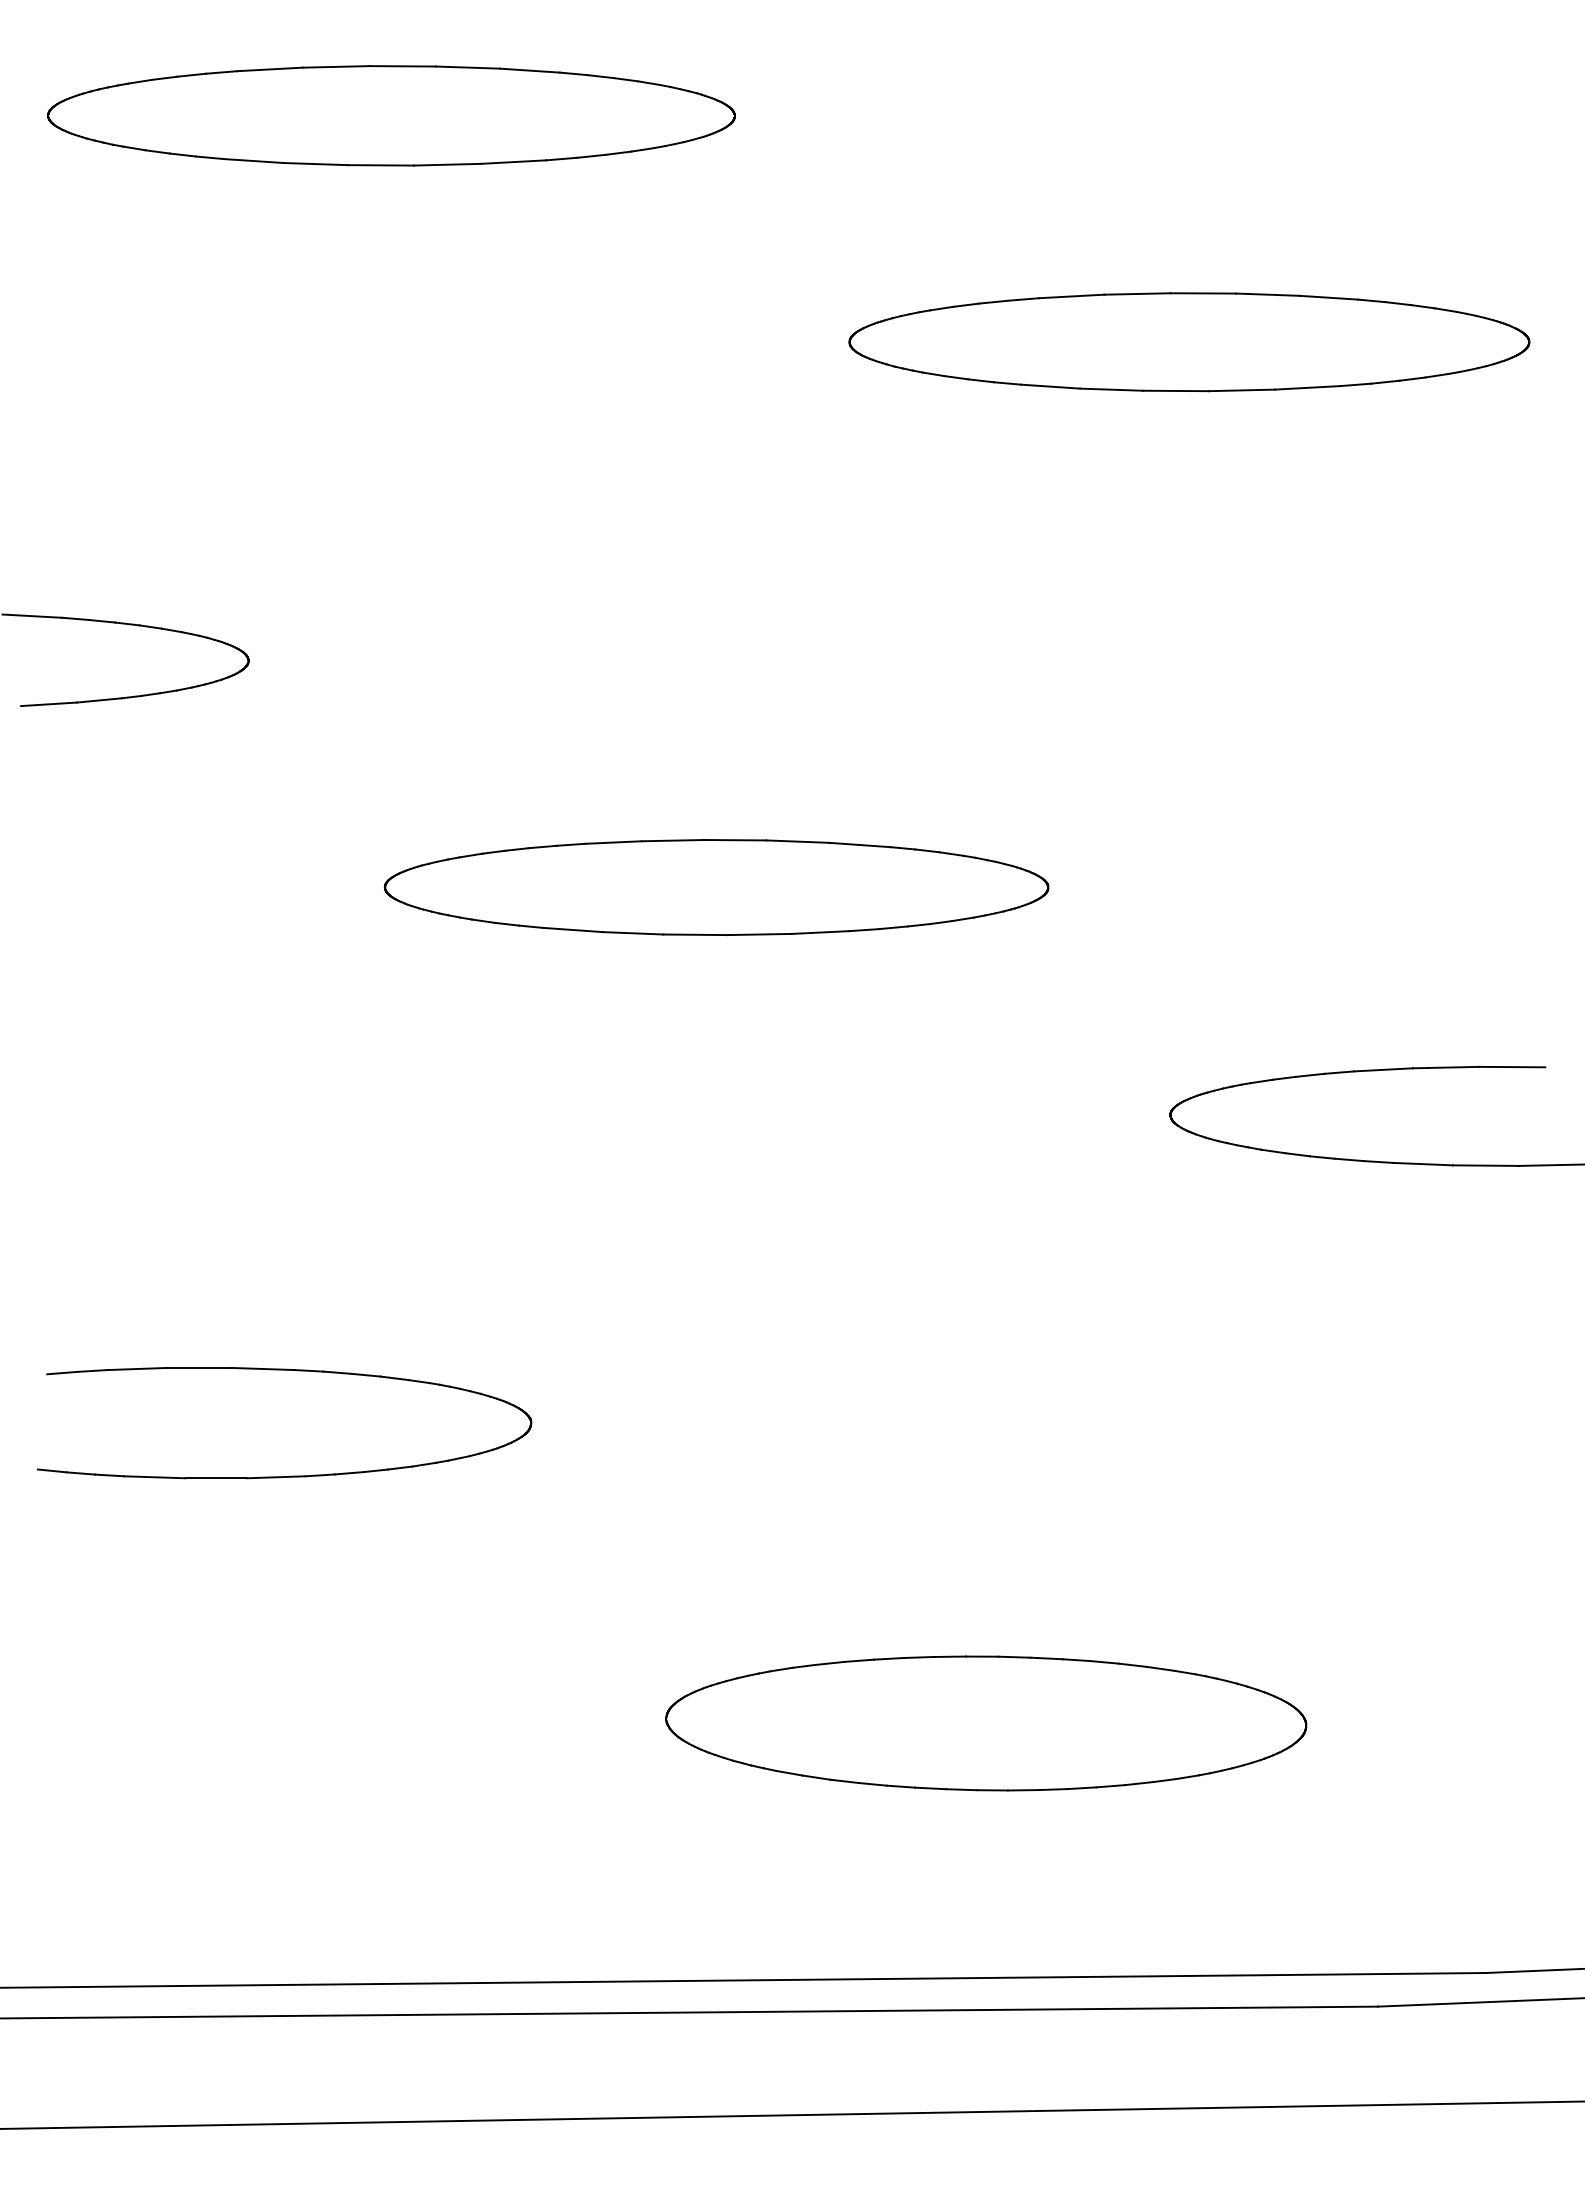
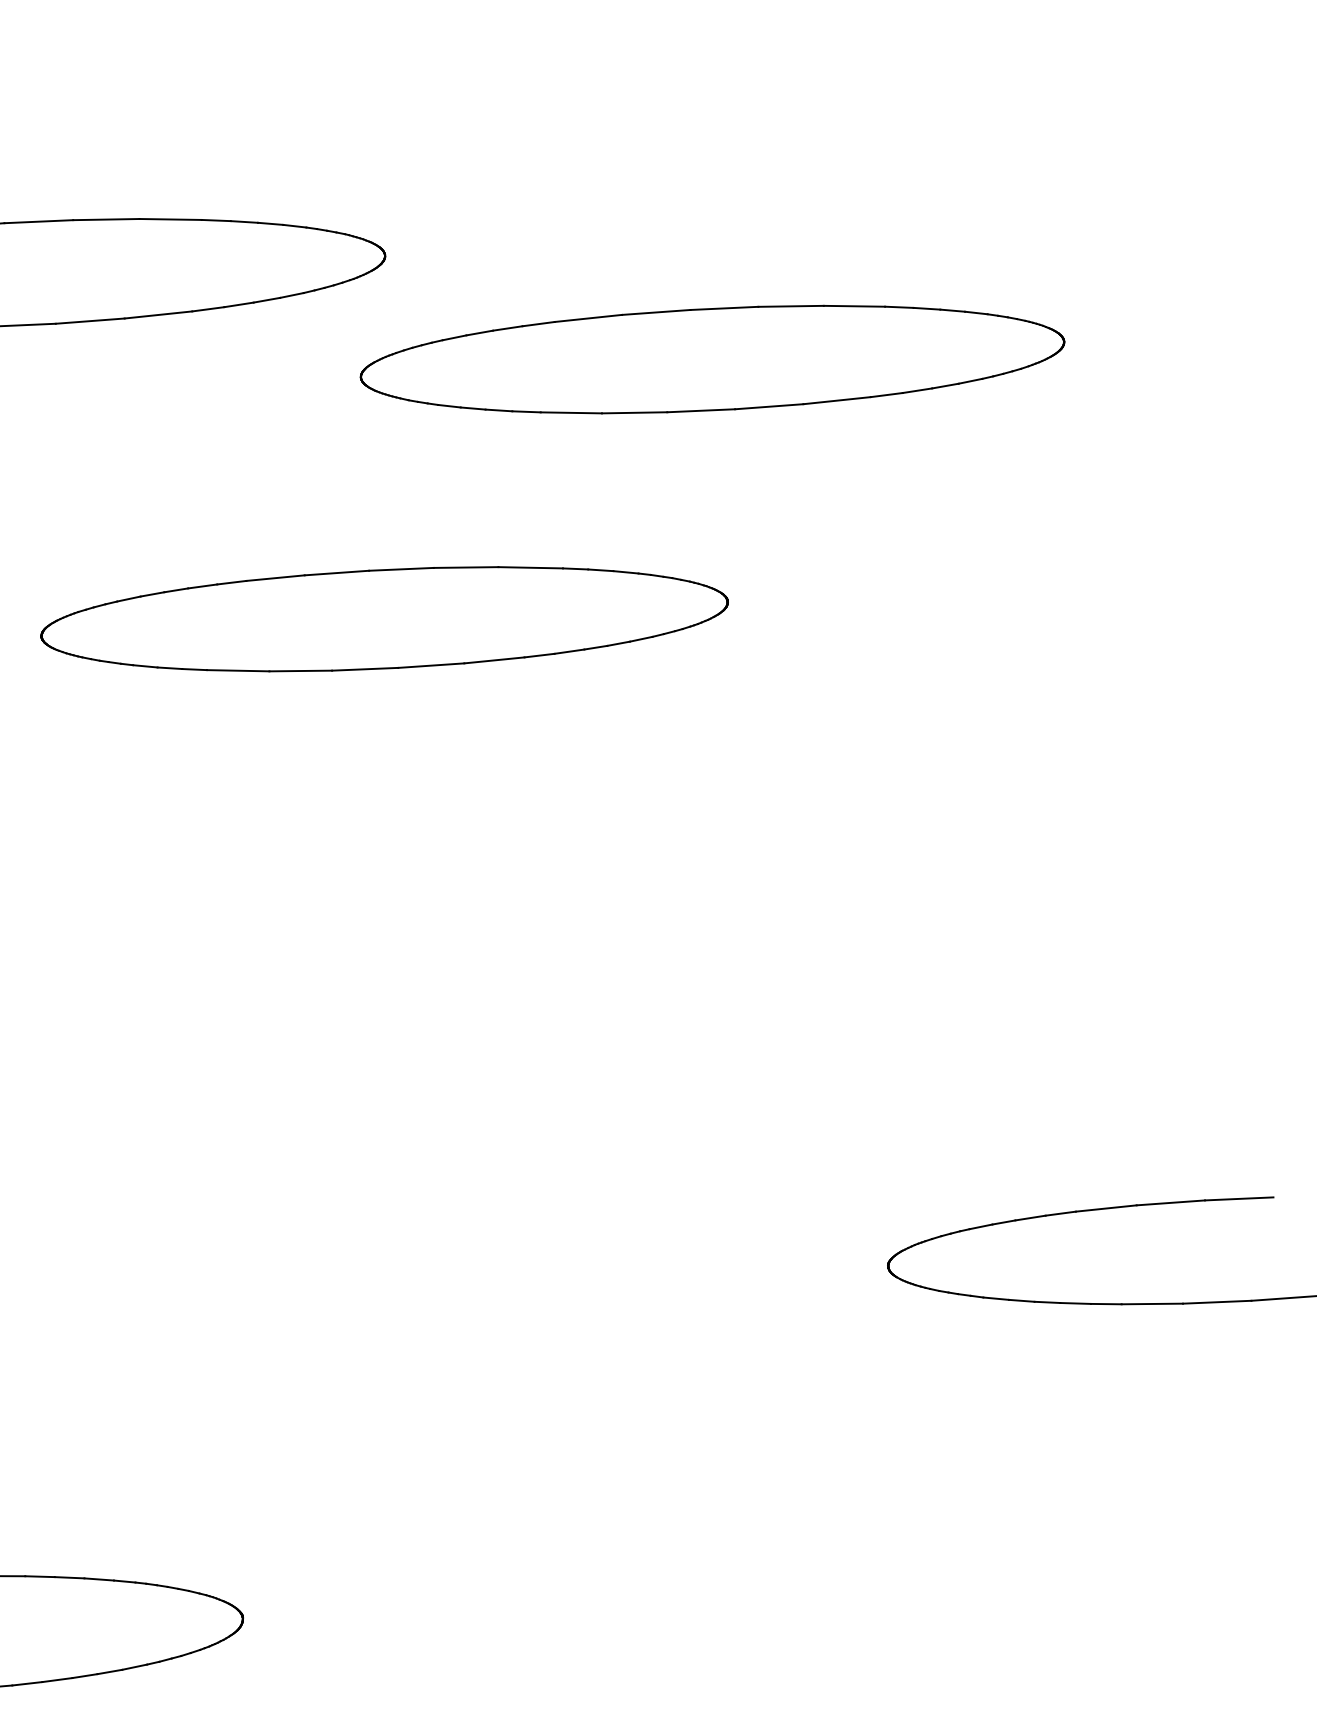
part: (1189, 342) -> (712, 359), moved
part: (716, 887) -> (384, 619), moved

